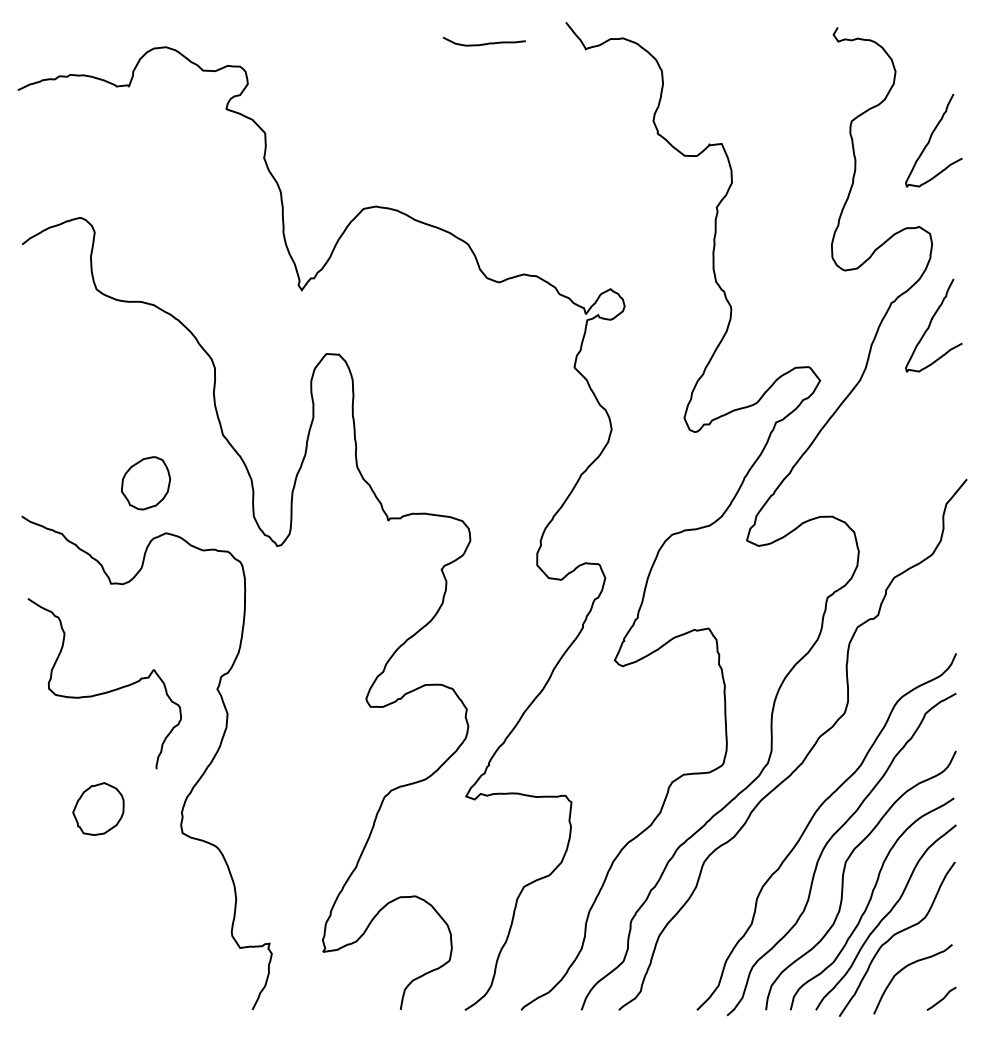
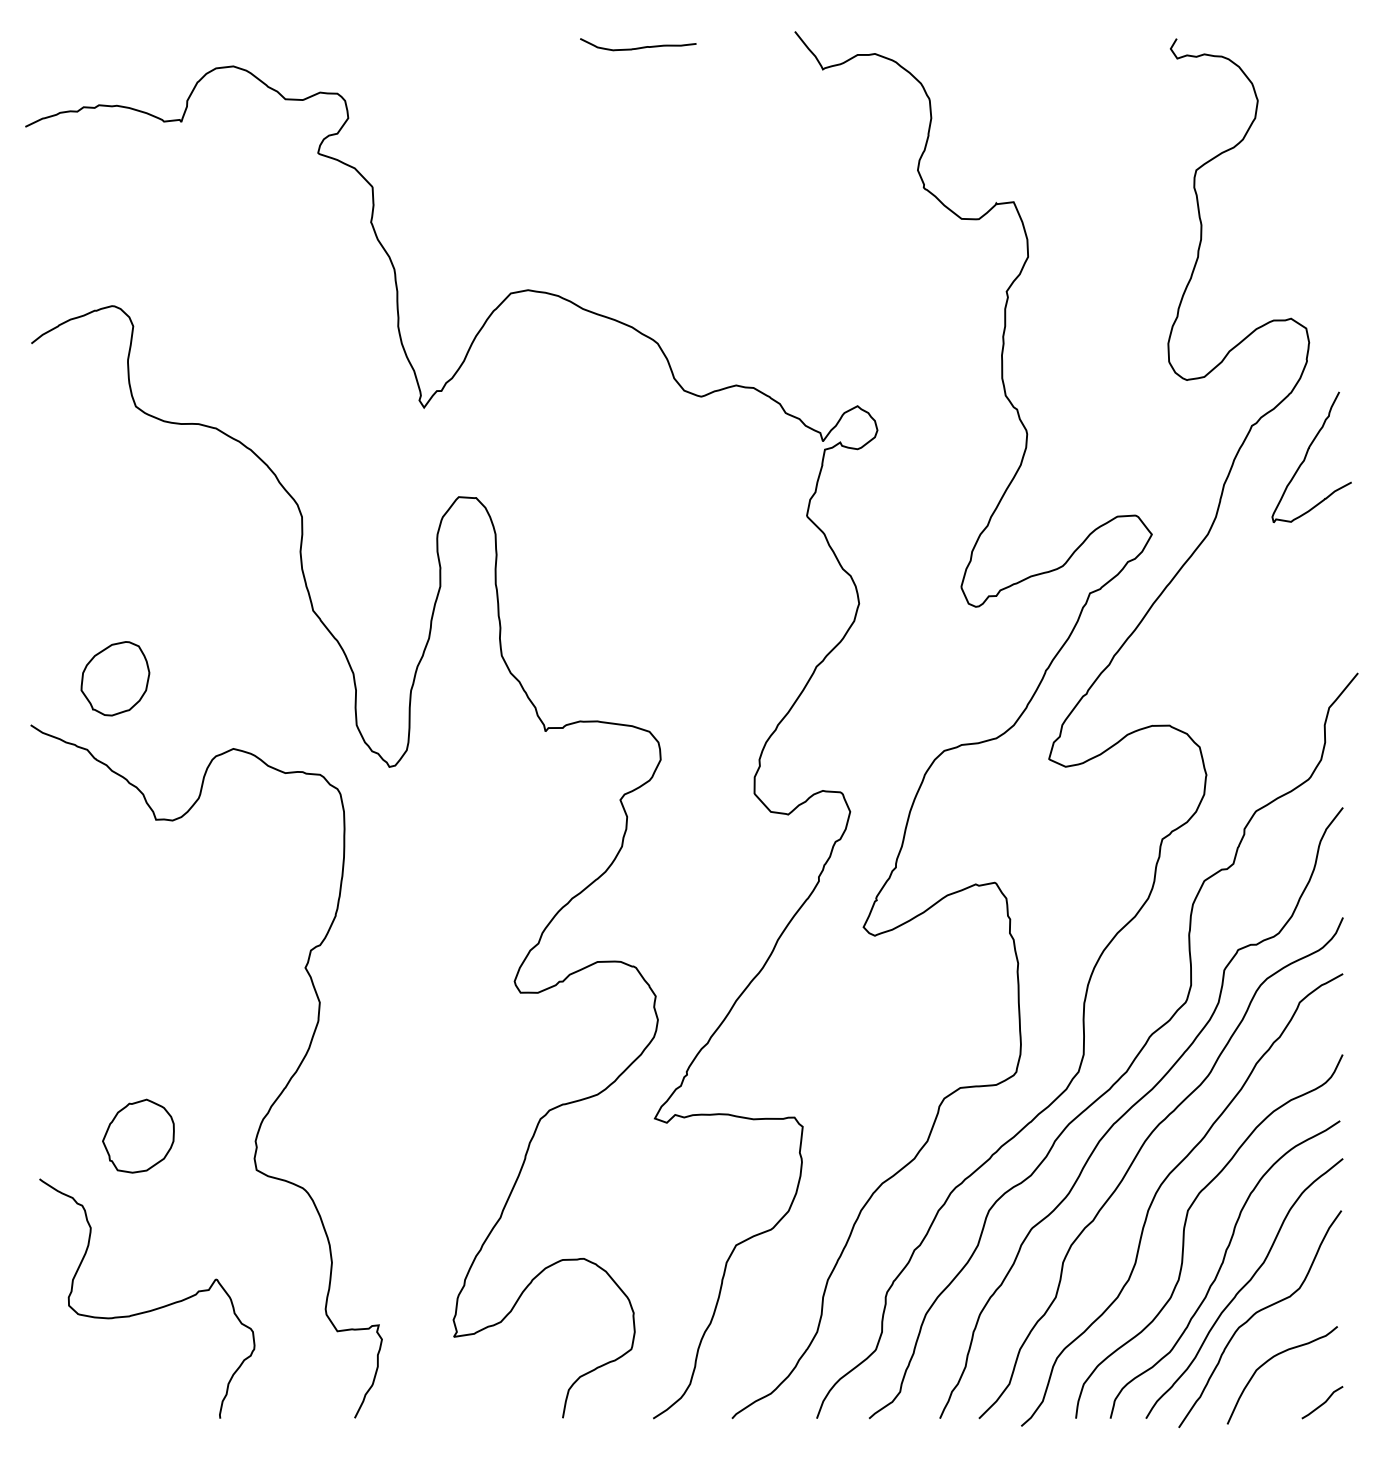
curve: (483, 43) -> (637, 47), moved
curve: (931, 138) -> (1308, 194), removed
part: (146, 483) -> (116, 679), moved
curve: (106, 691) -> (149, 1309), moved
curve: (808, 787) -> (1135, 1105), added

